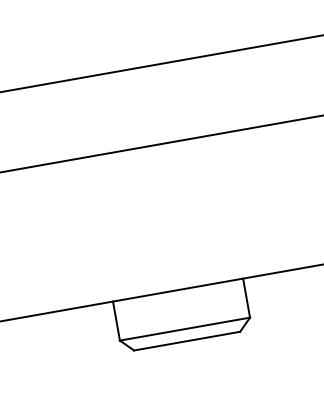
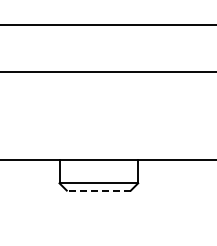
line: (186, 341) -> (98, 190), solid -> dashed

